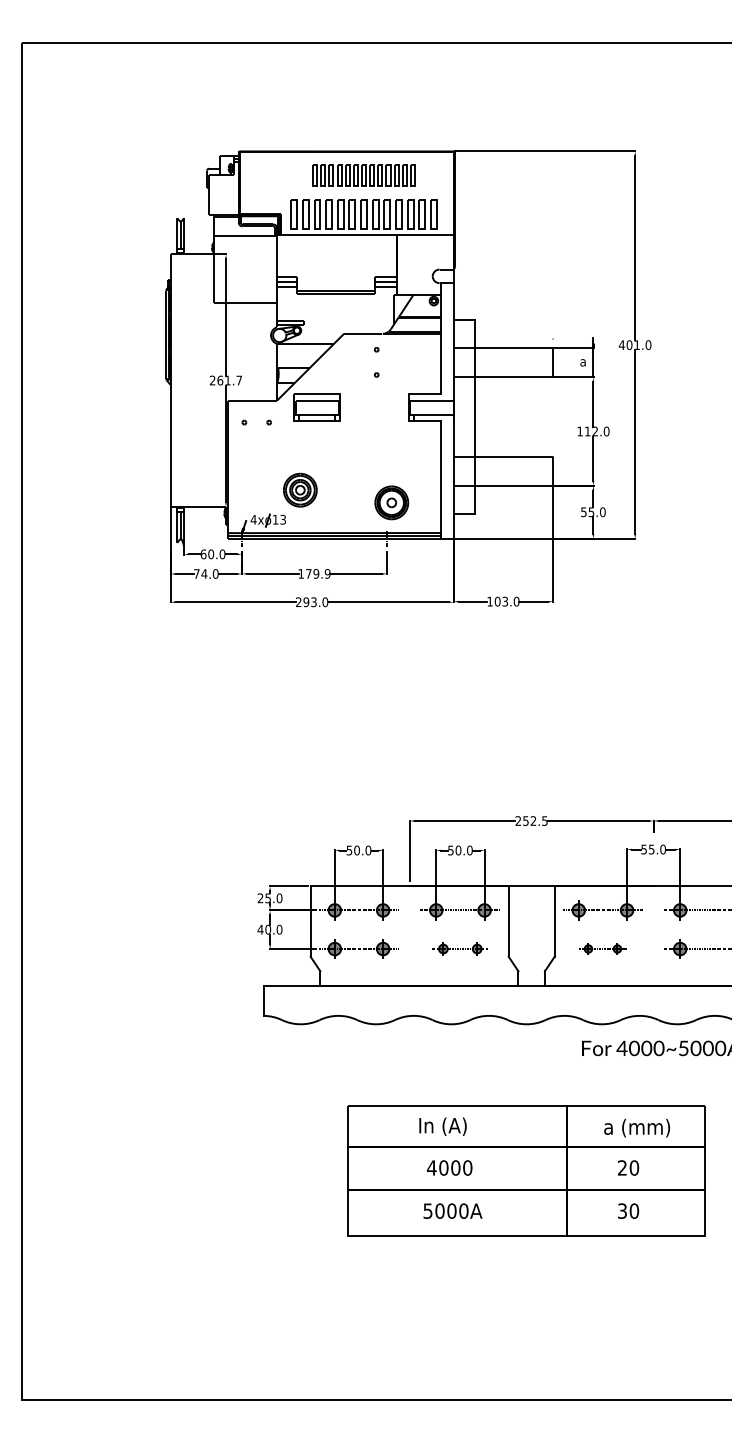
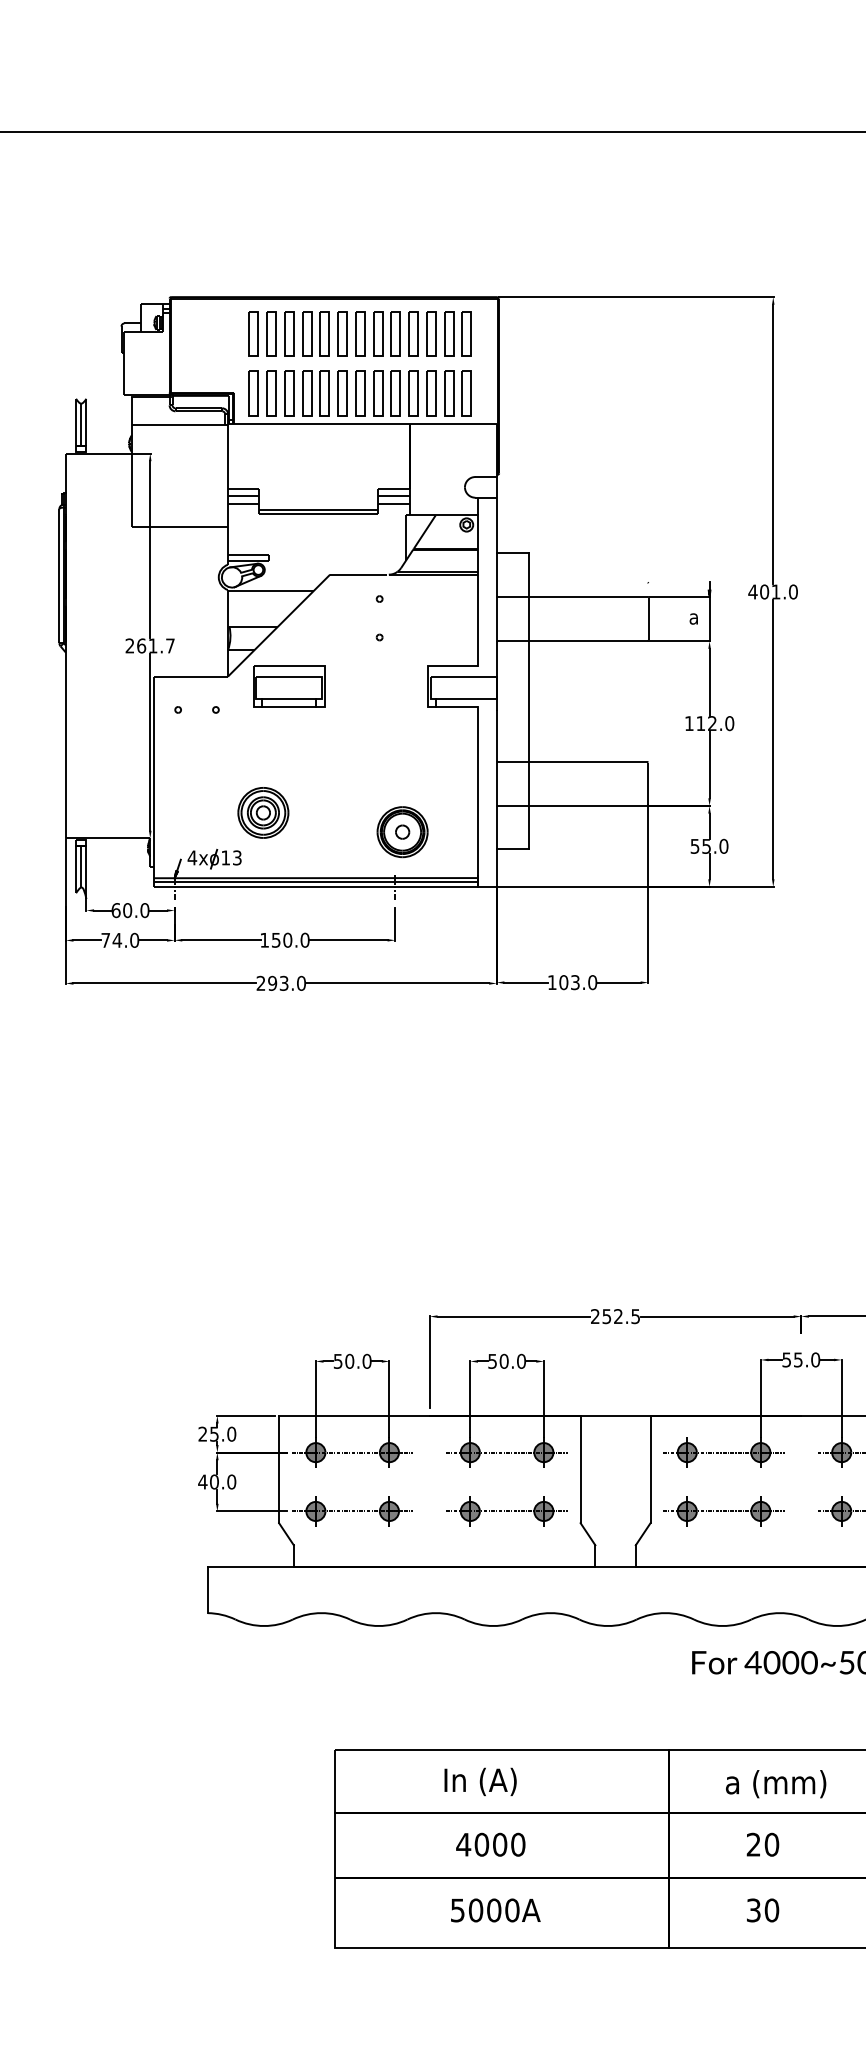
part: (363, 175) -> (359, 333), size x1.43
text: (318, 573) -> (291, 939), 179.9 -> 150.0
part: (459, 948) -> (505, 1510), size x1.43
part: (602, 948) -> (723, 1510), size x1.67

